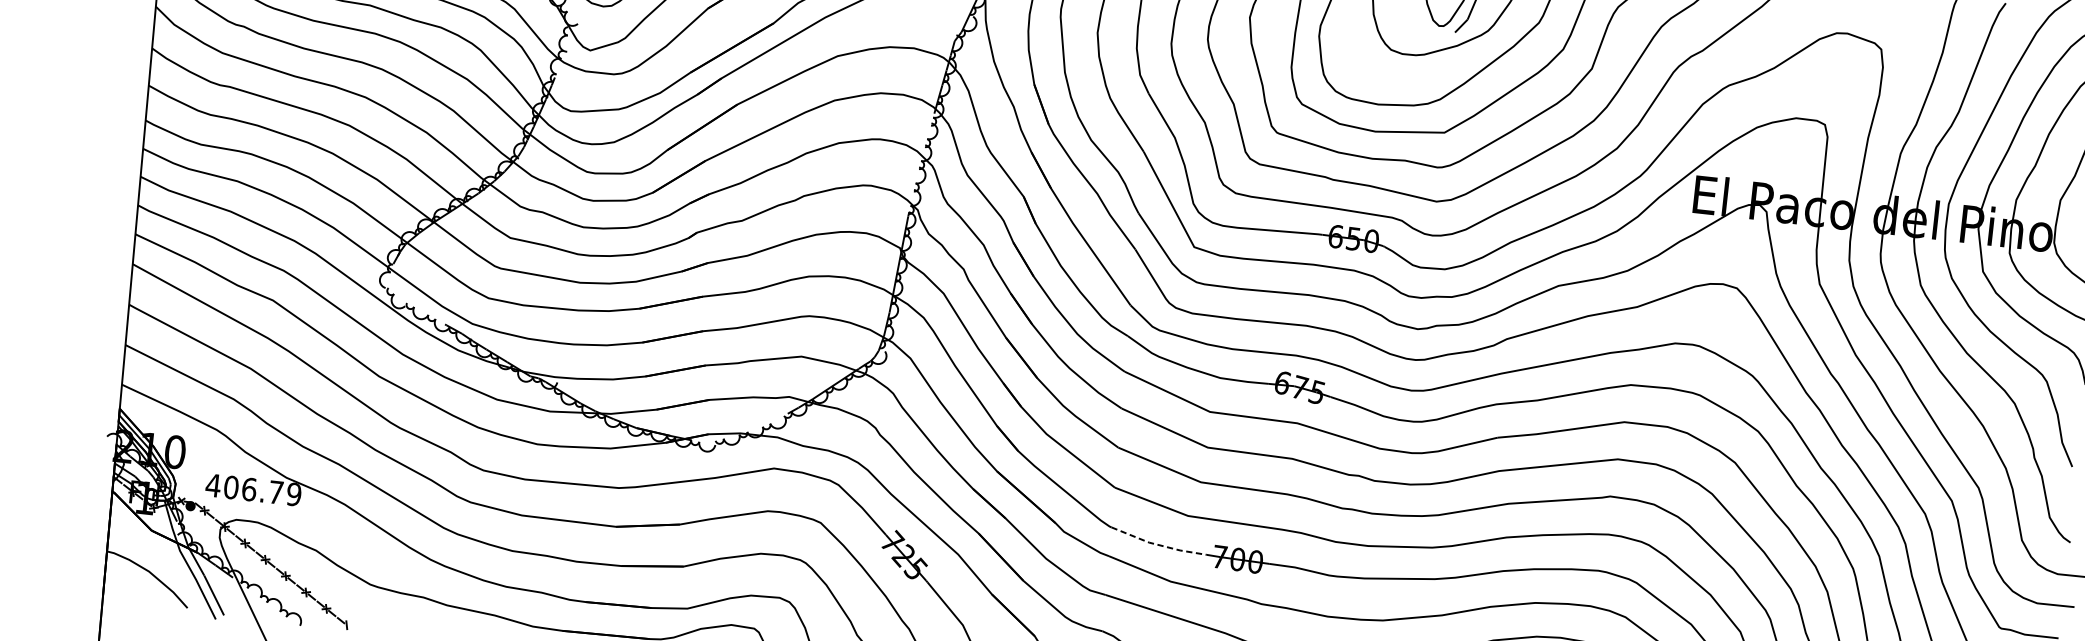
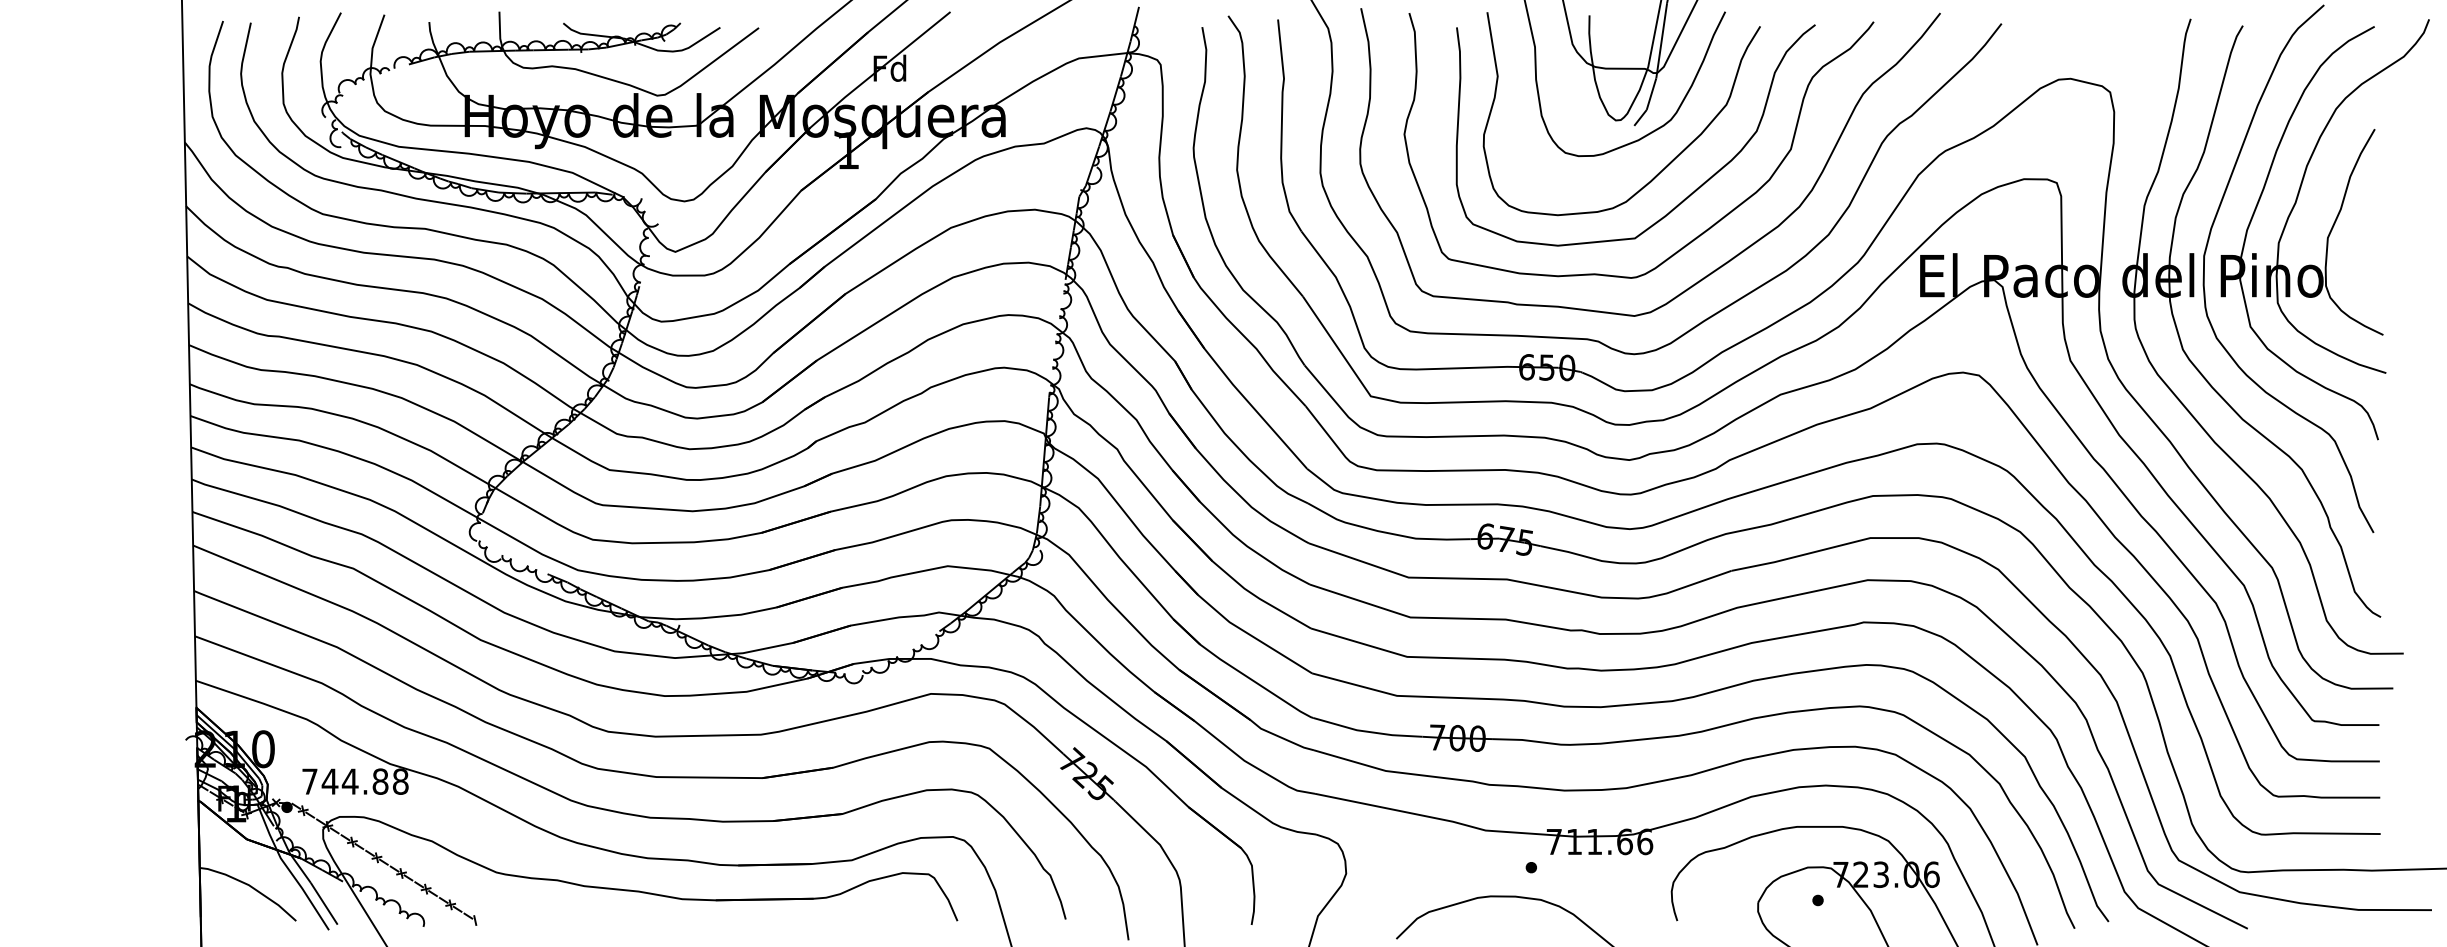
text: (253, 489) -> (354, 781), 406.79 -> 744.88
line: (1158, 544) -> (1367, 731), dashed -> solid

